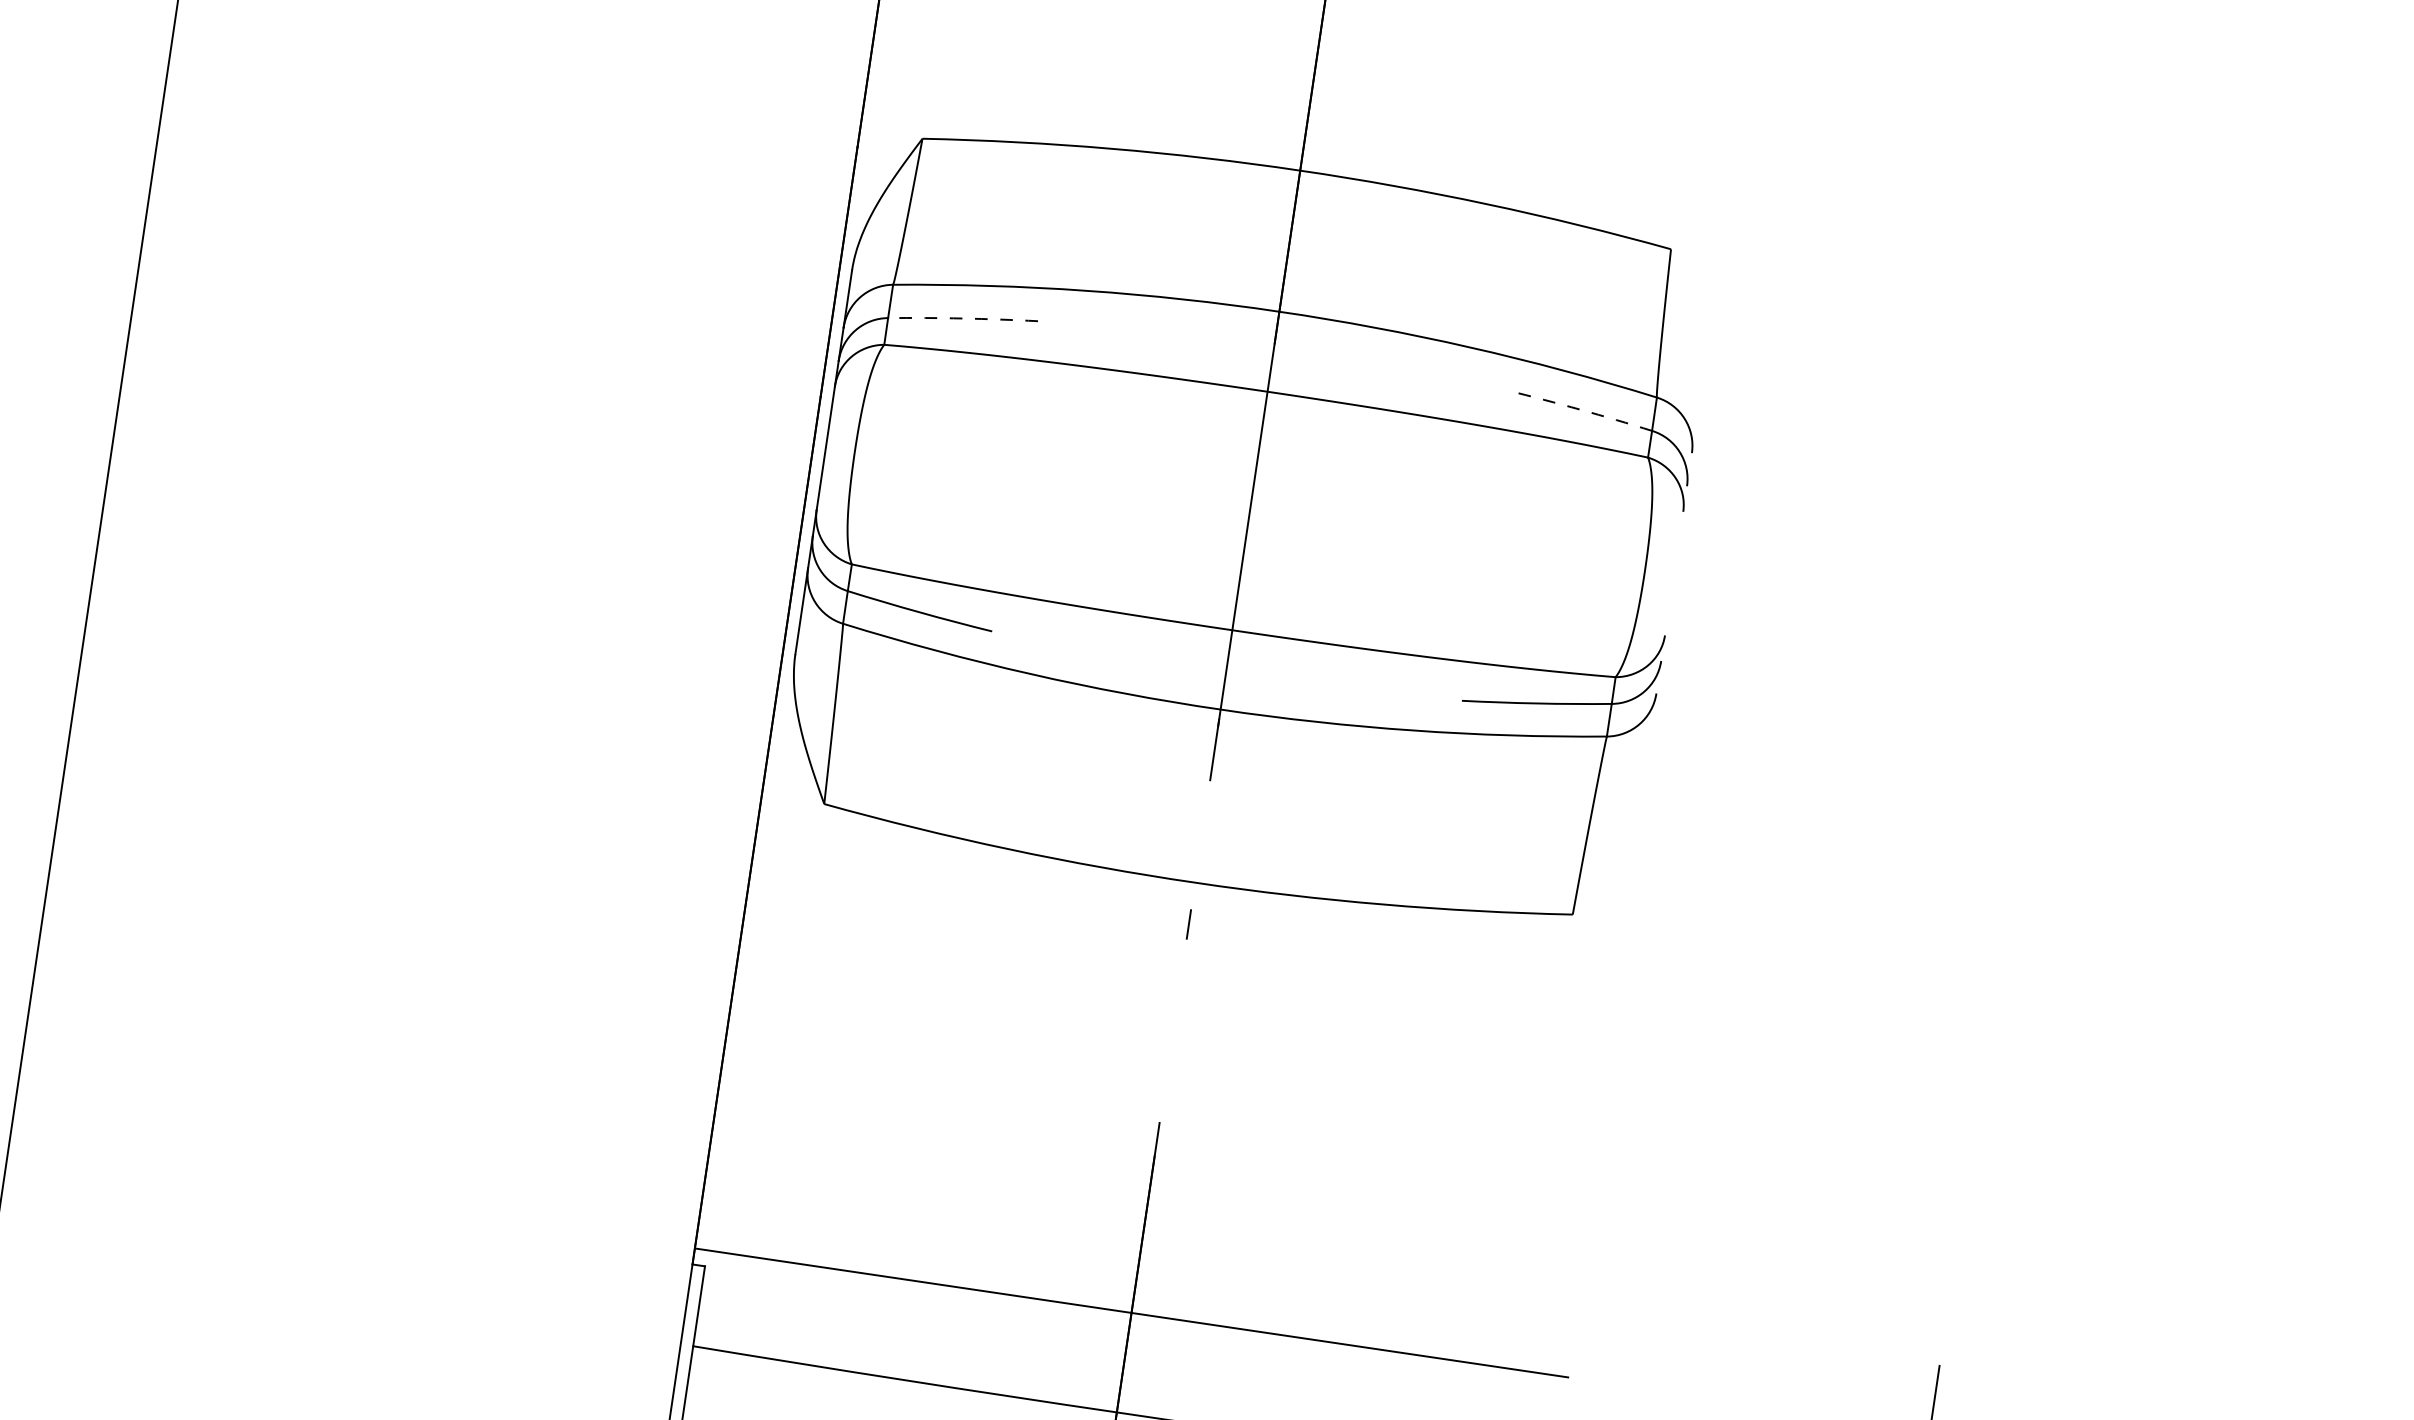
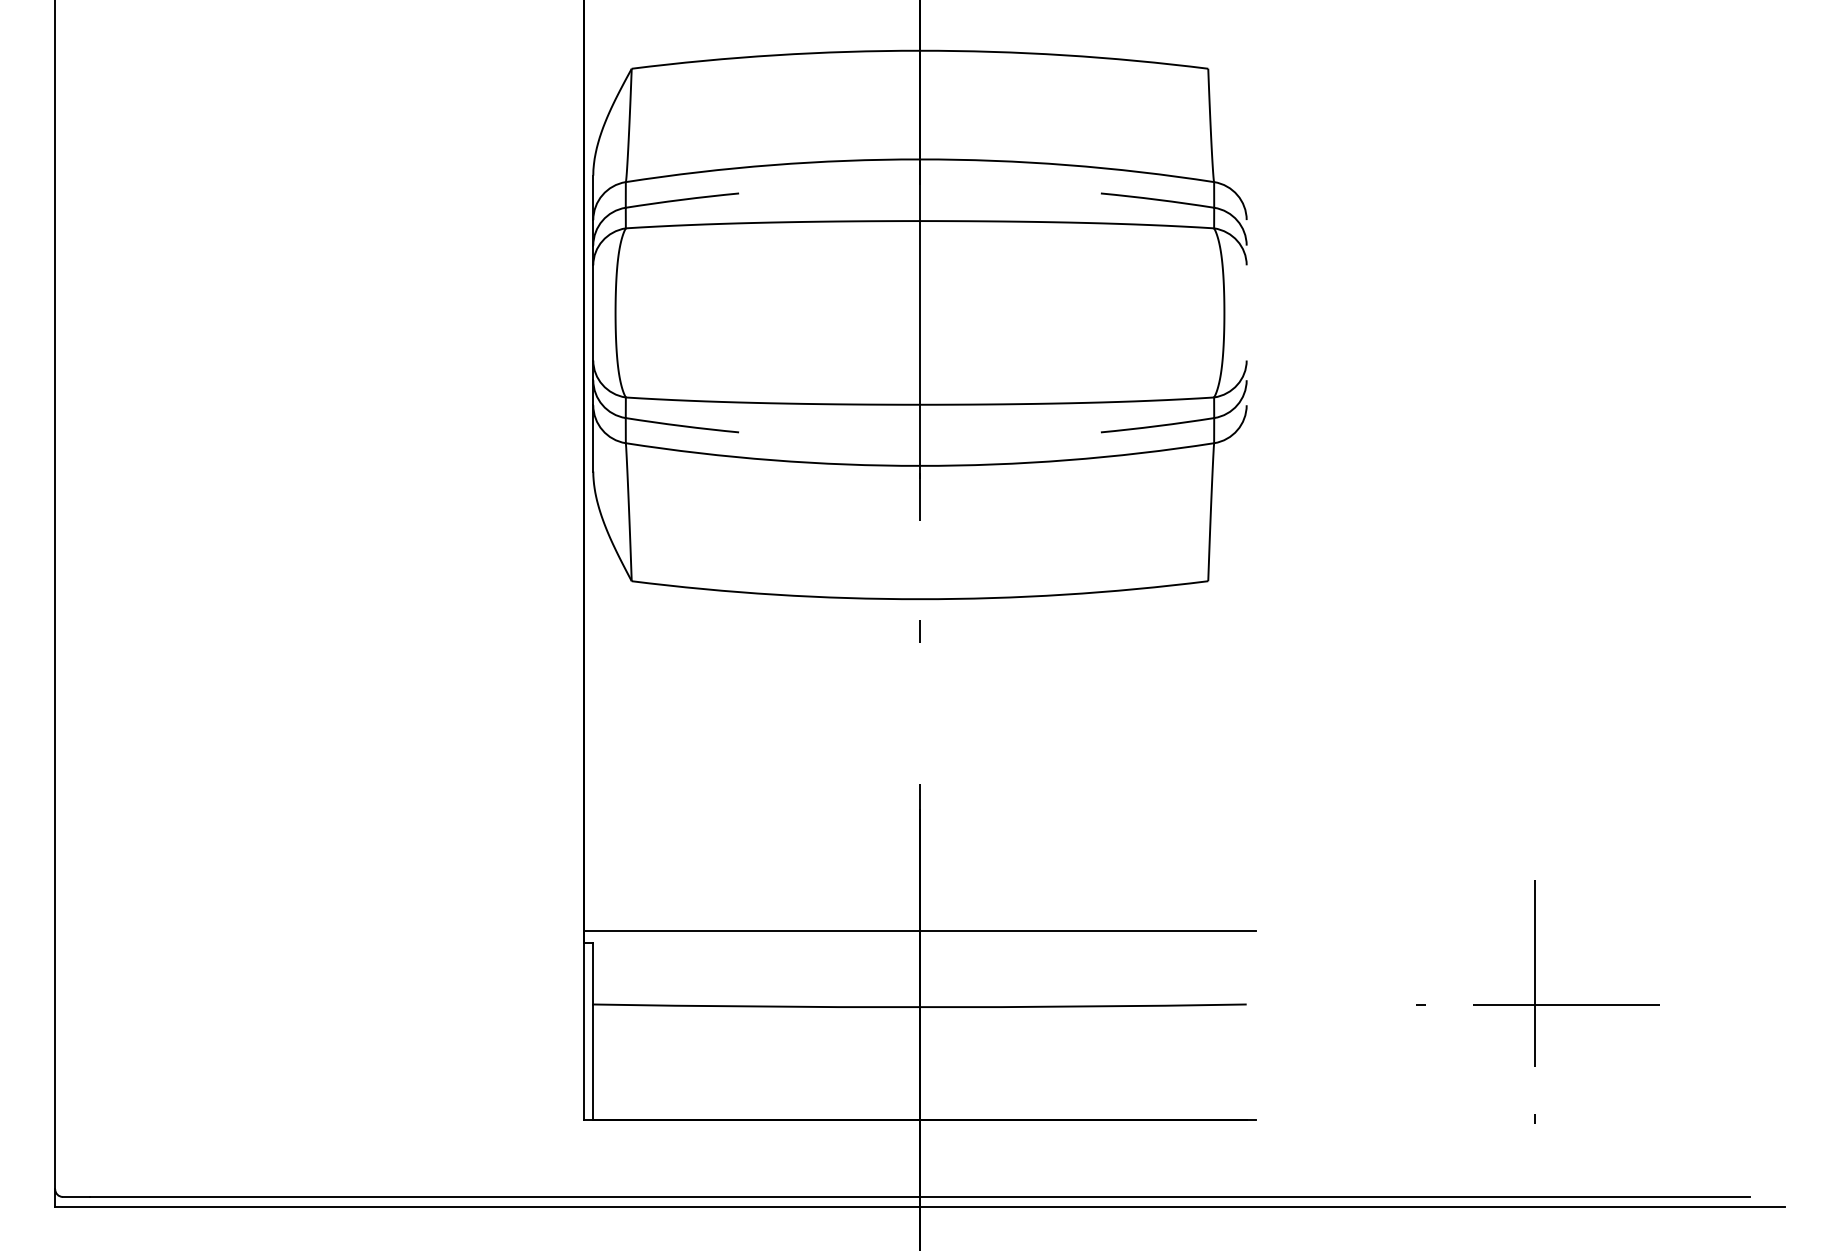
arc: (963, 318) -> (682, 199), dashed -> solid
arc: (1580, 409) -> (1157, 199), dashed -> solid

